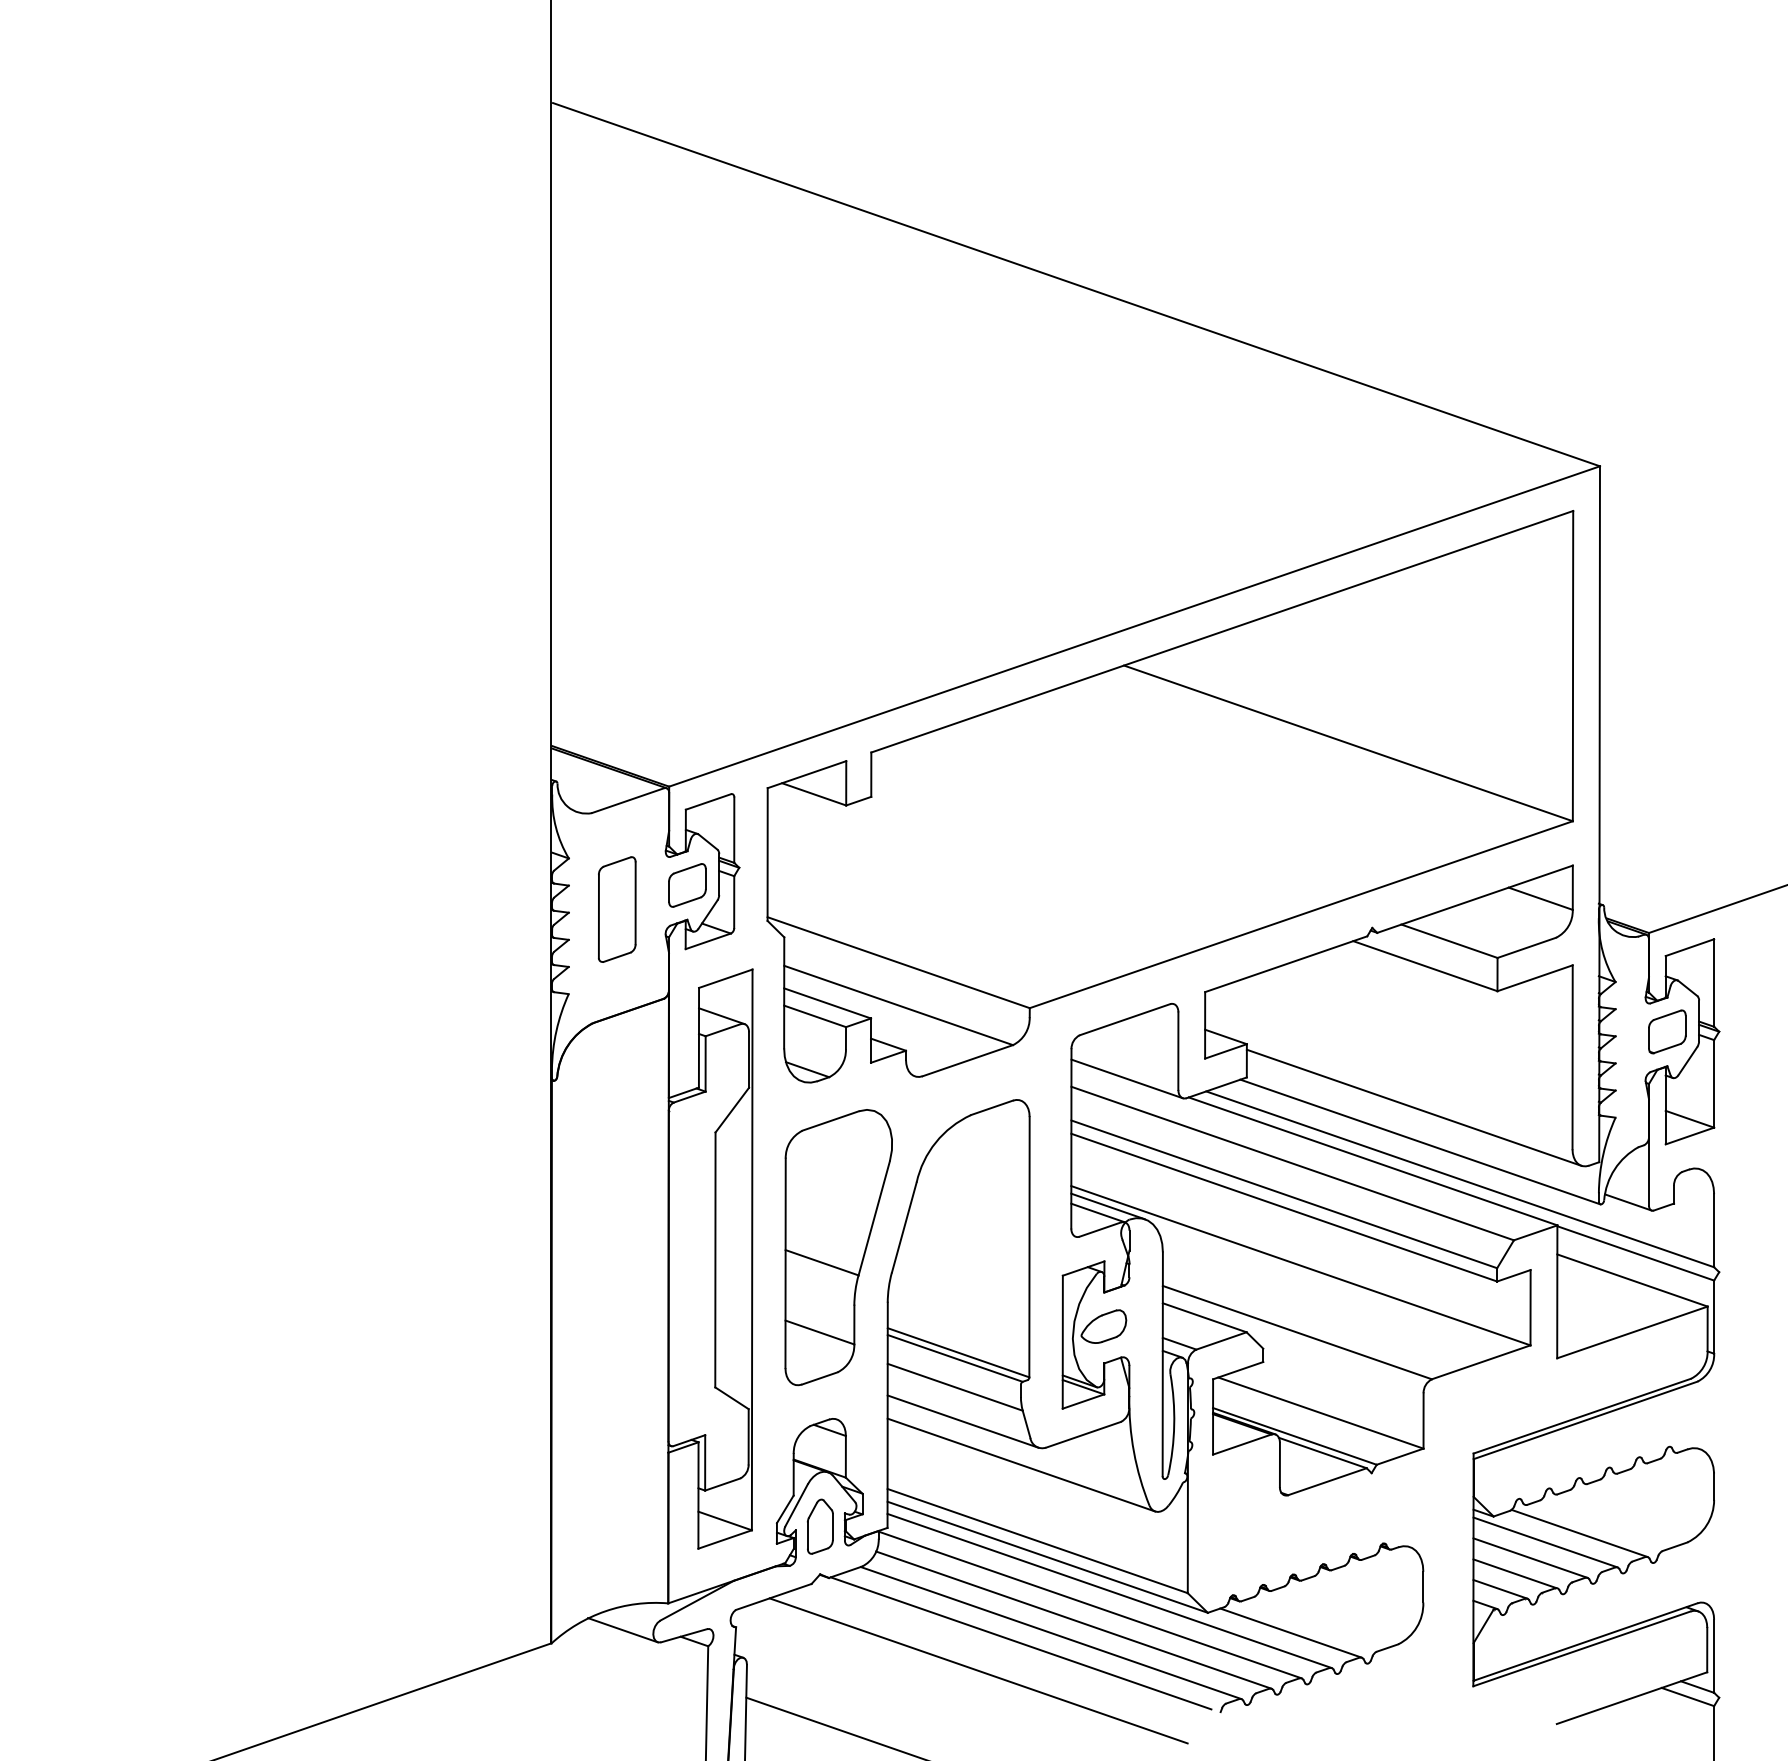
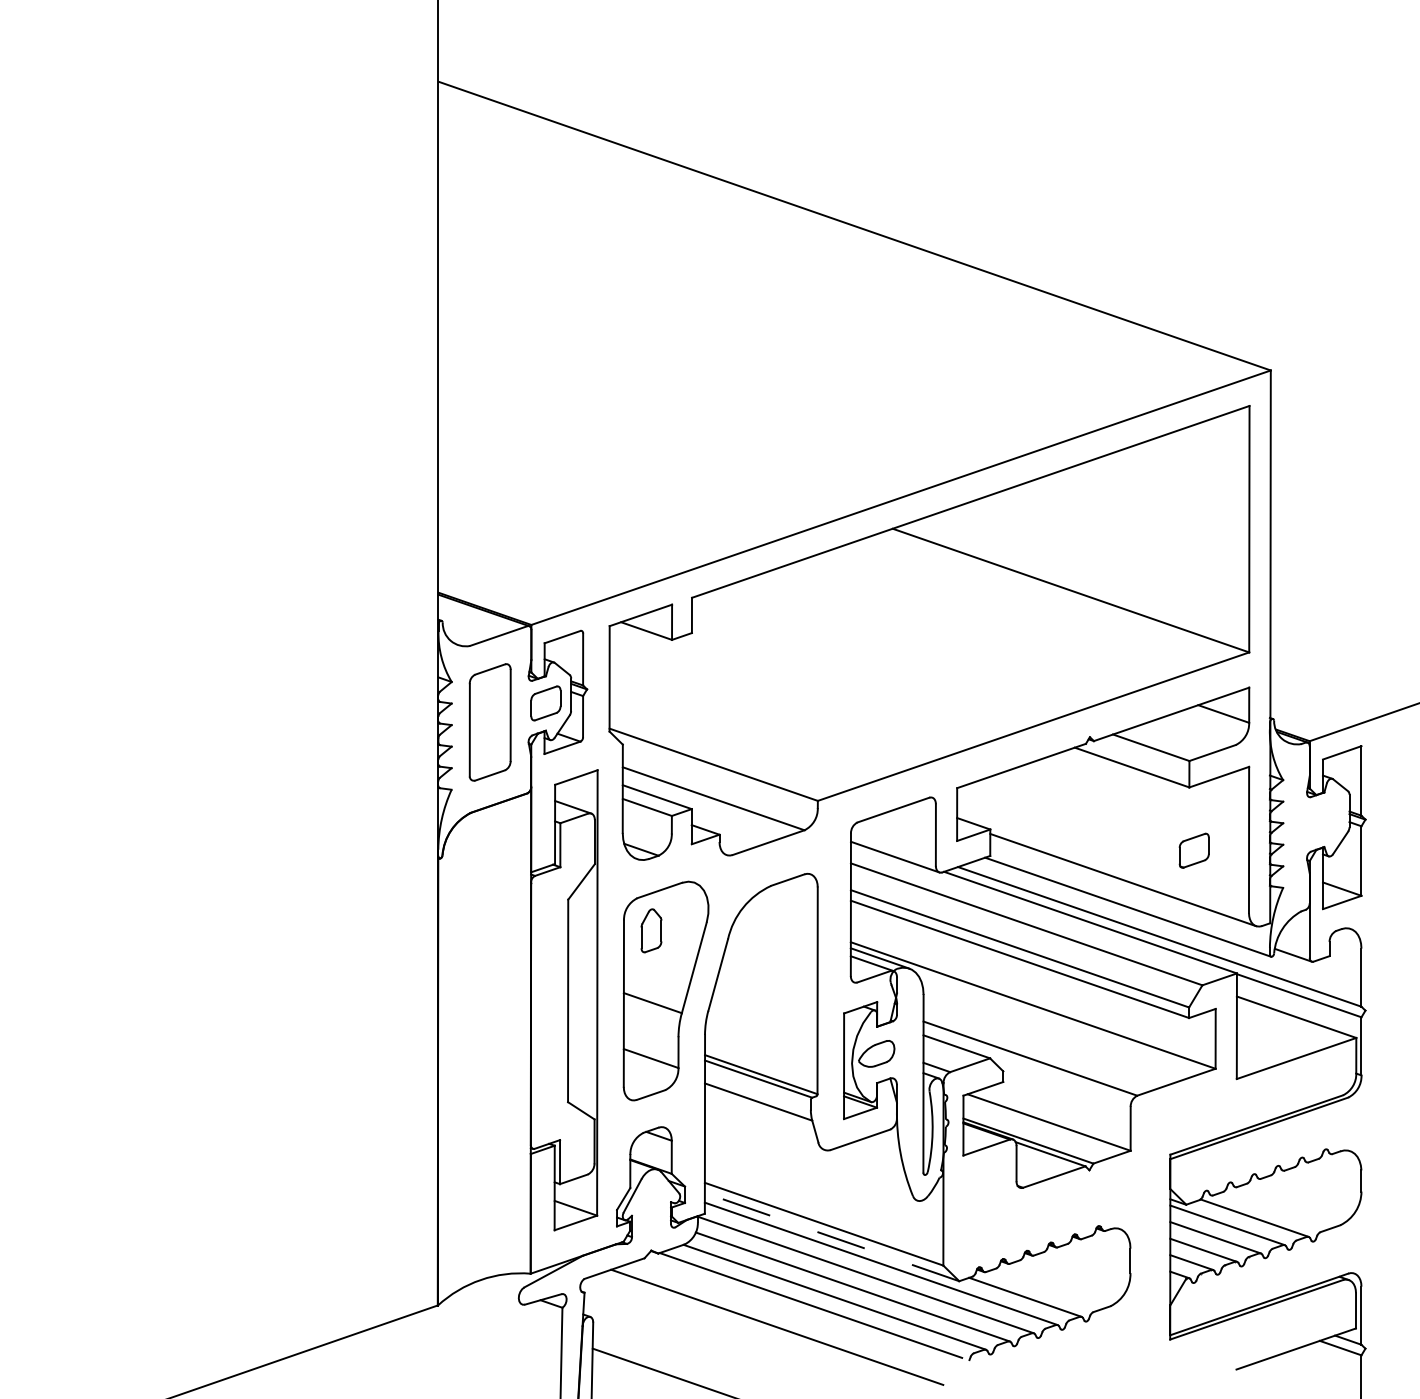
part: (616, 909) -> (489, 722), size x1.4
part: (1666, 1031) -> (1193, 850), moved
line: (962, 1421) -> (764, 1129), removed
line: (1020, 1464) -> (810, 1163), removed
part: (820, 1526) -> (651, 930), moved
line: (1048, 1557) -> (832, 1237), solid -> dashed
line: (622, 1629) -> (494, 1294), removed

